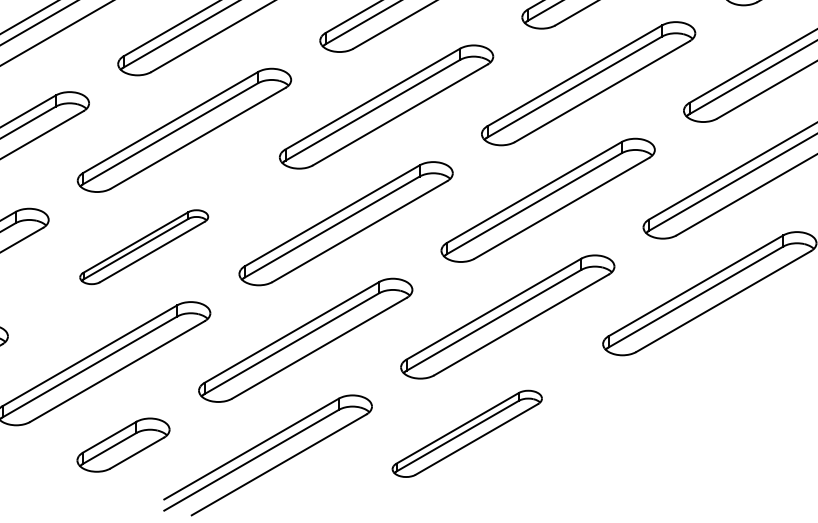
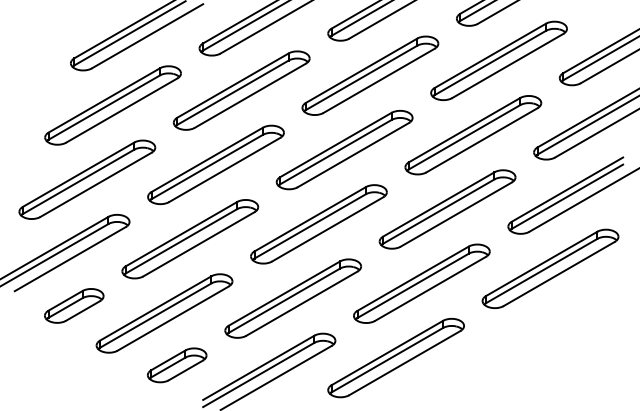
part: (144, 247) -> (190, 239), size x1.67
part: (466, 434) -> (395, 358), size x1.43

